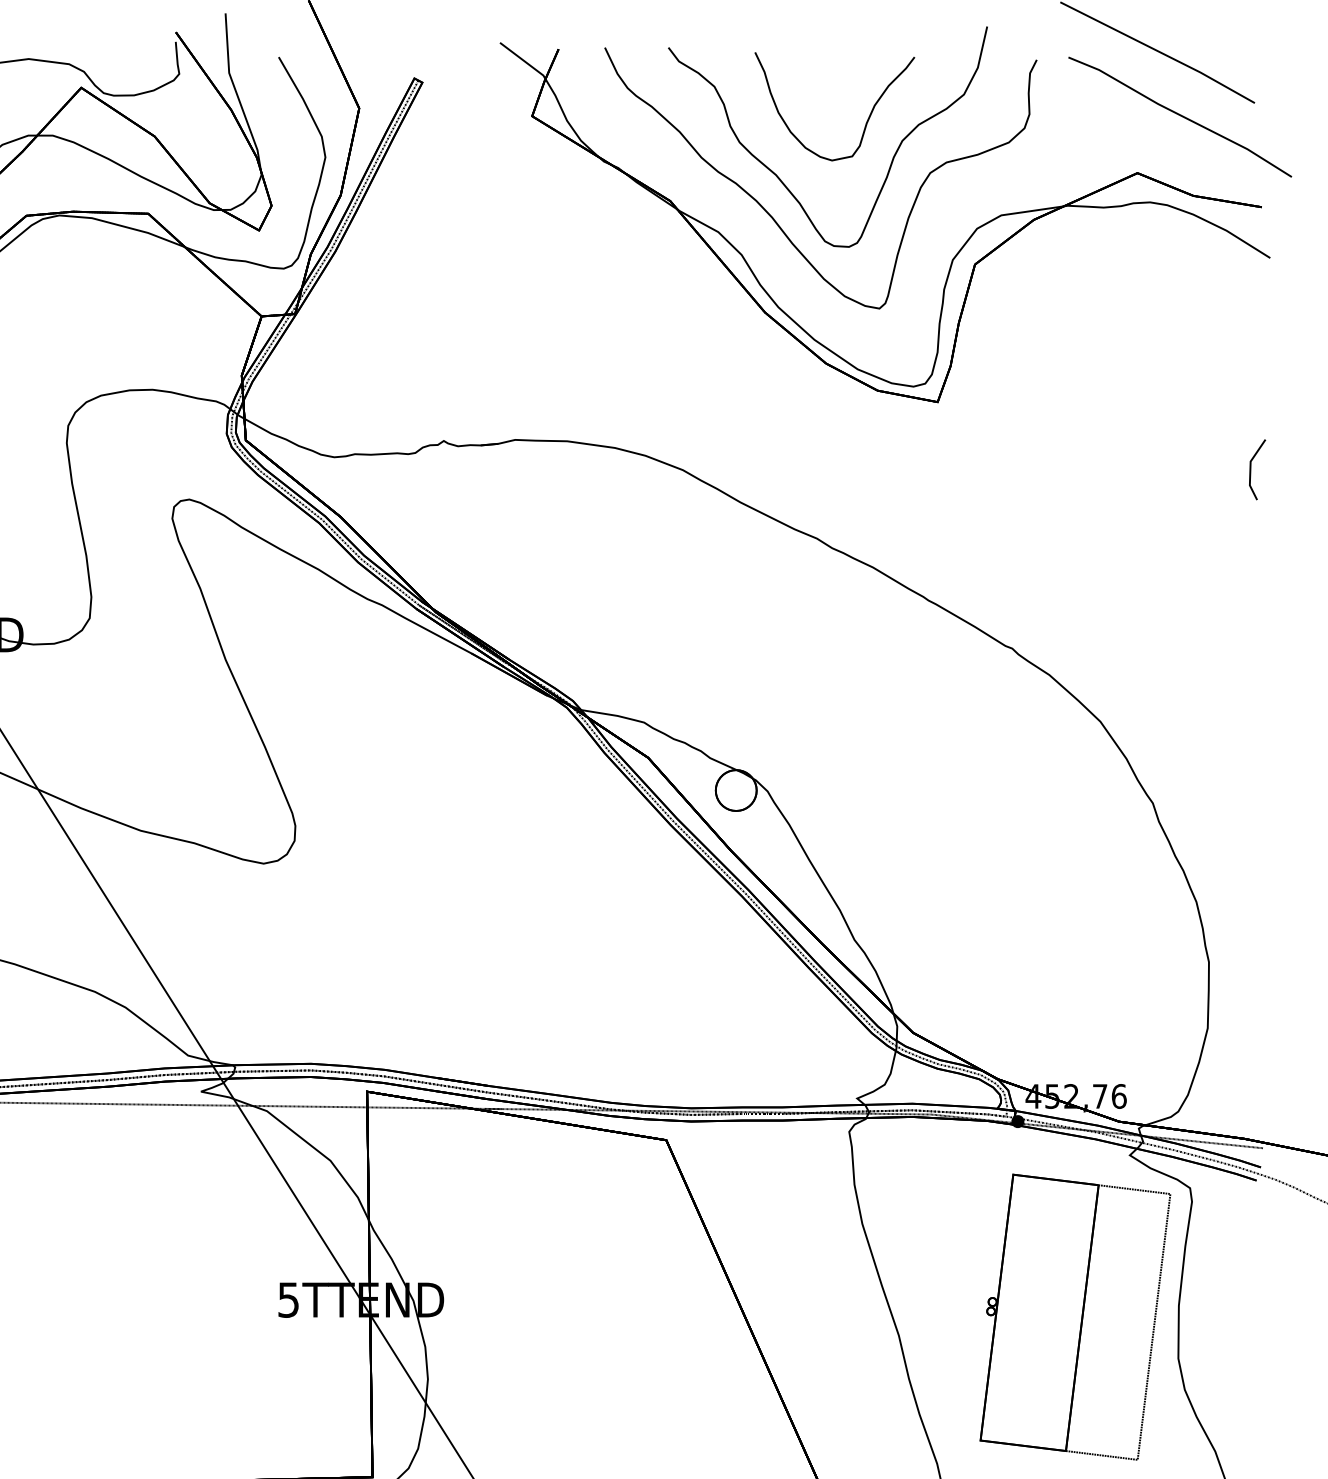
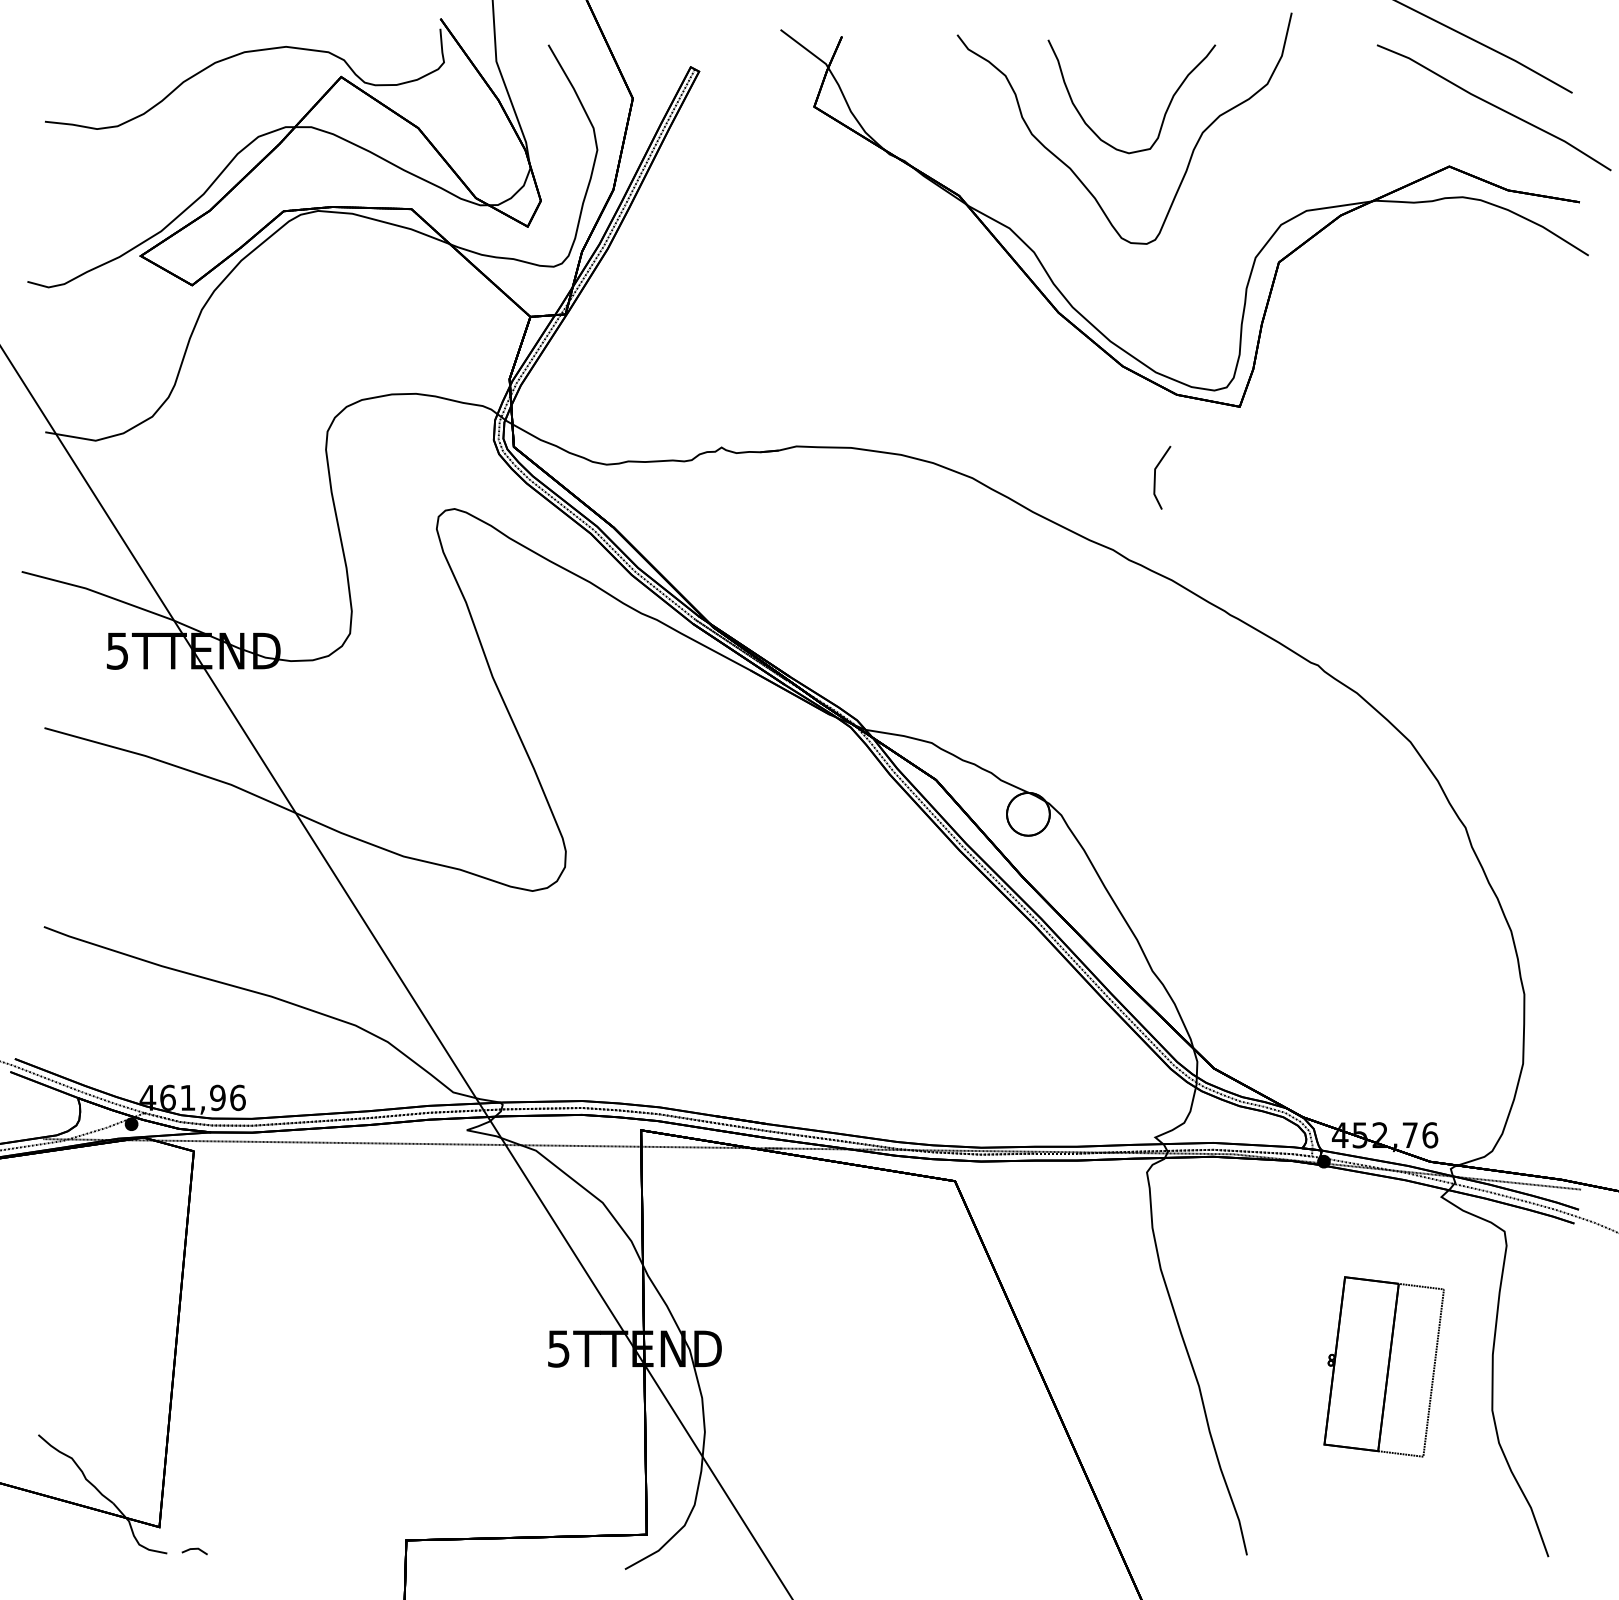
curve: (775, 219) -> (1069, 215), removed
line: (1251, 469) -> (1155, 477), moved
part: (1074, 1316) -> (1383, 1366), size x0.6

